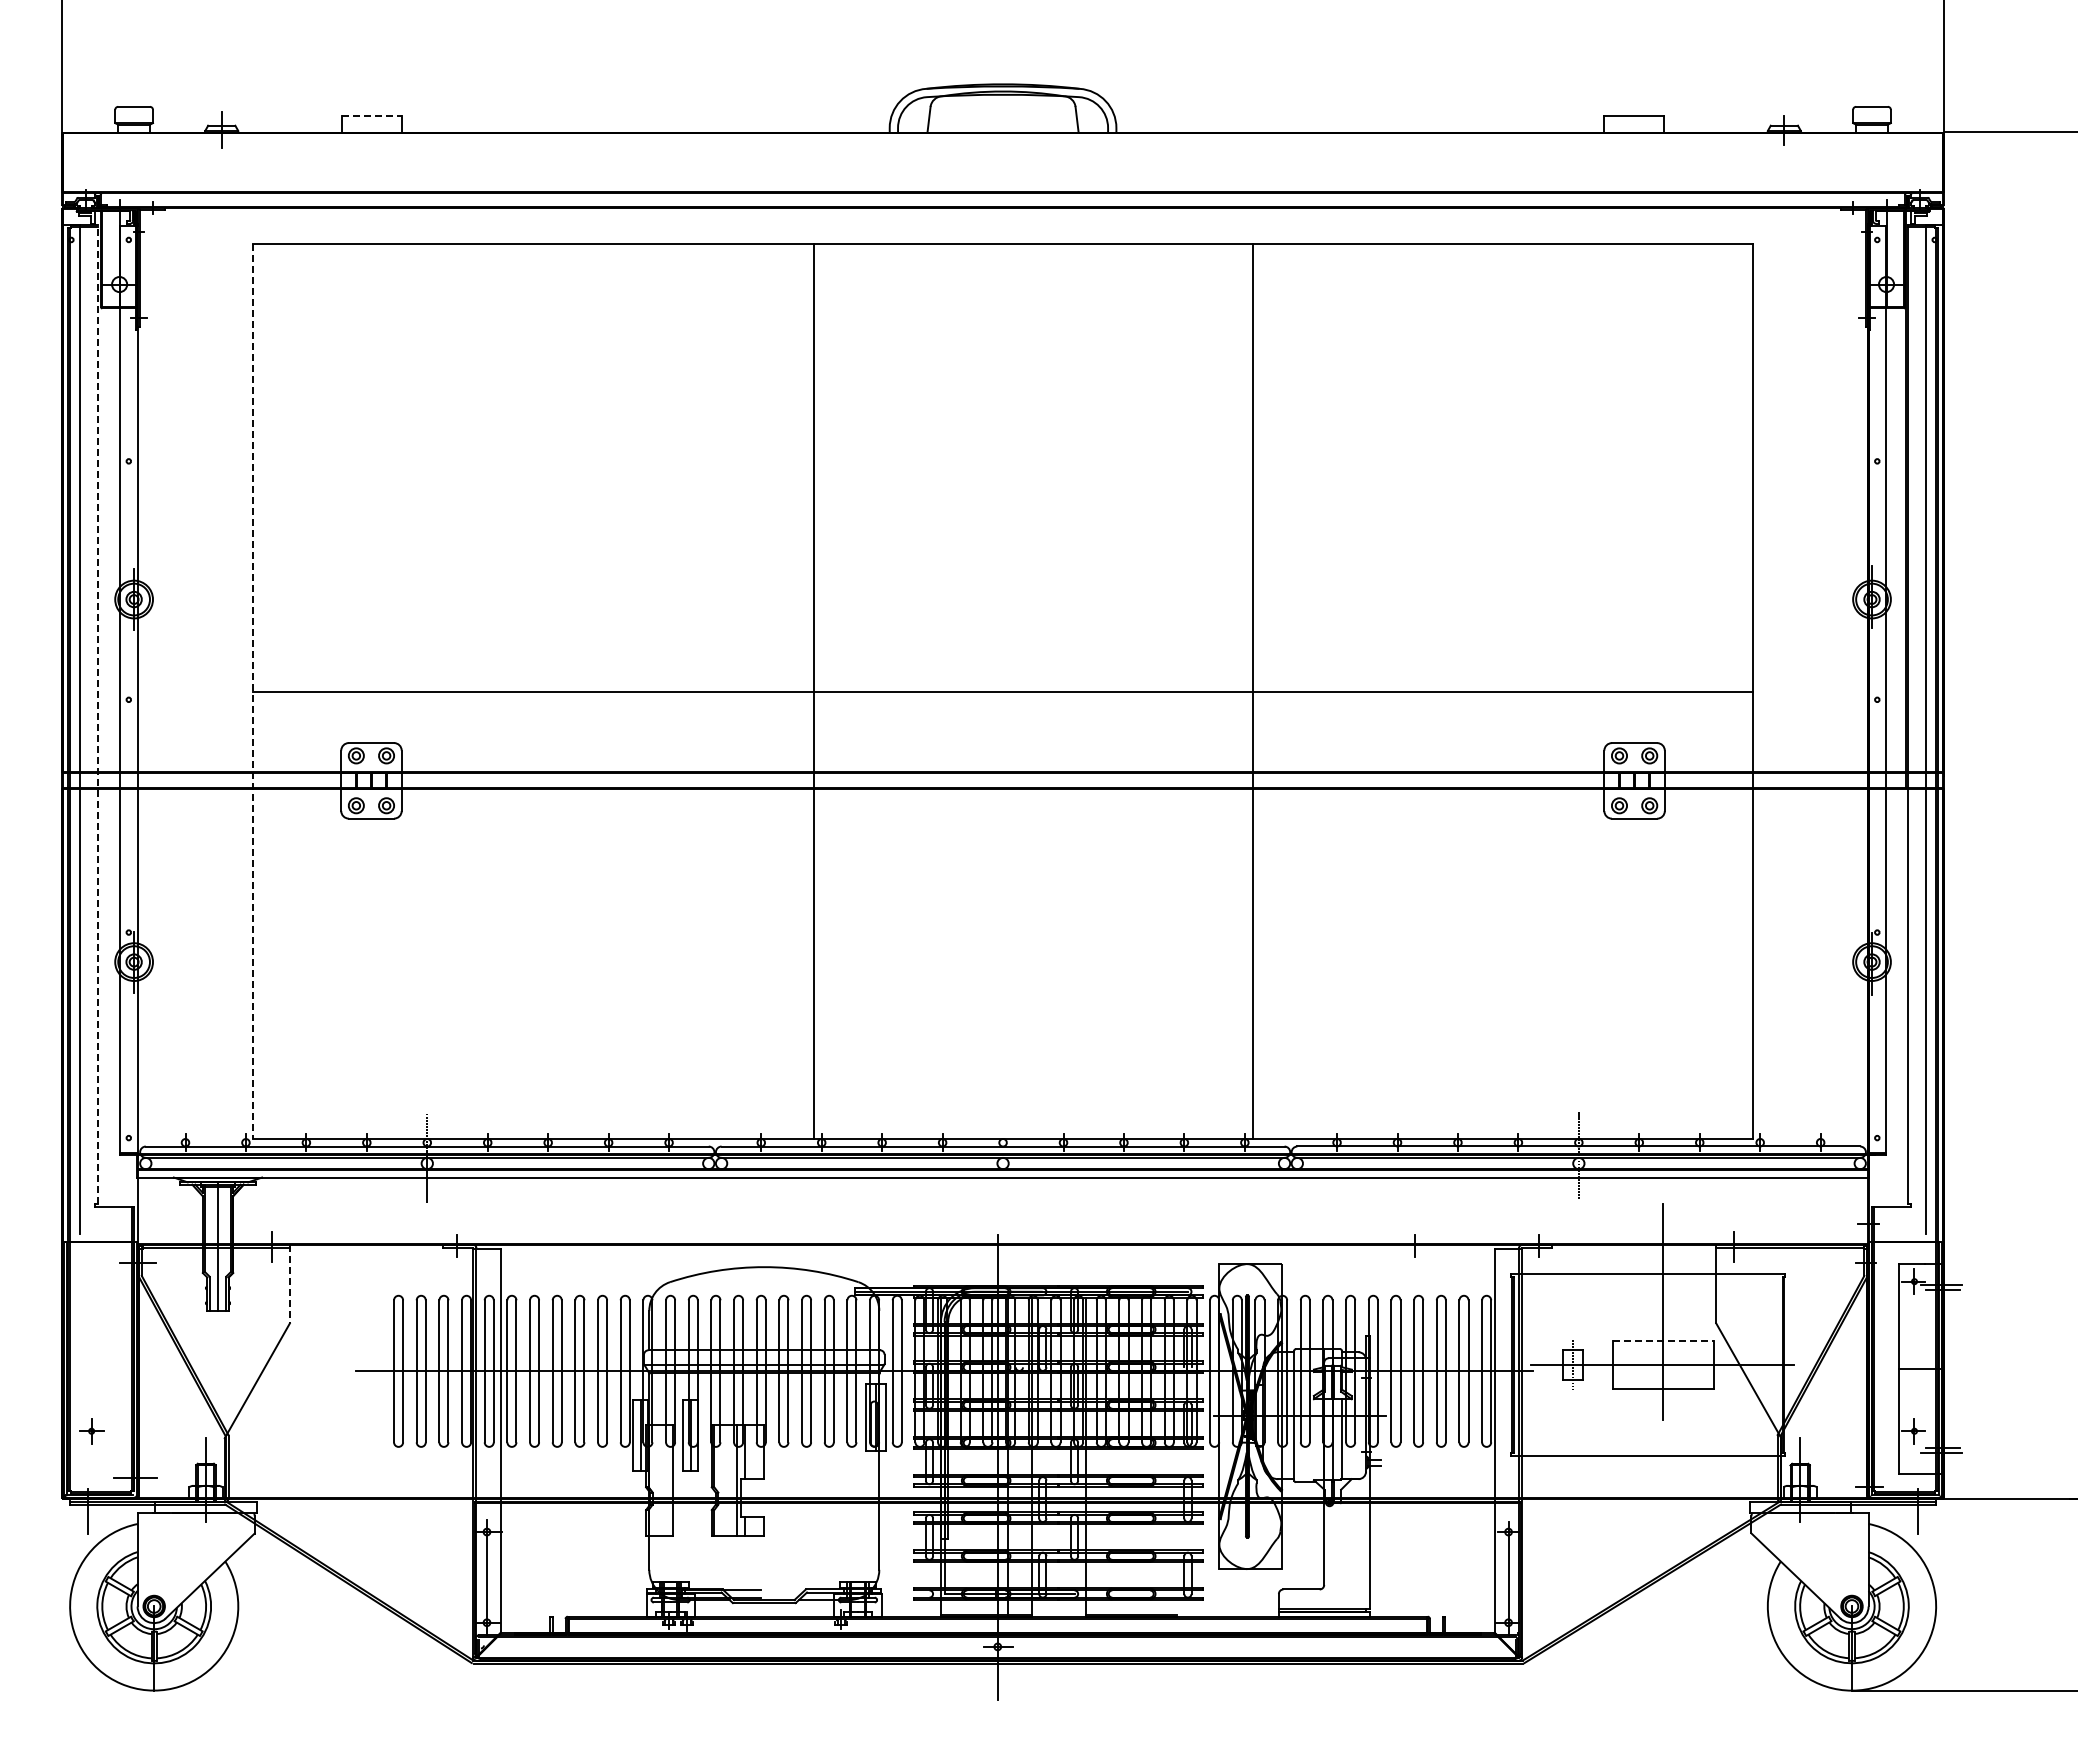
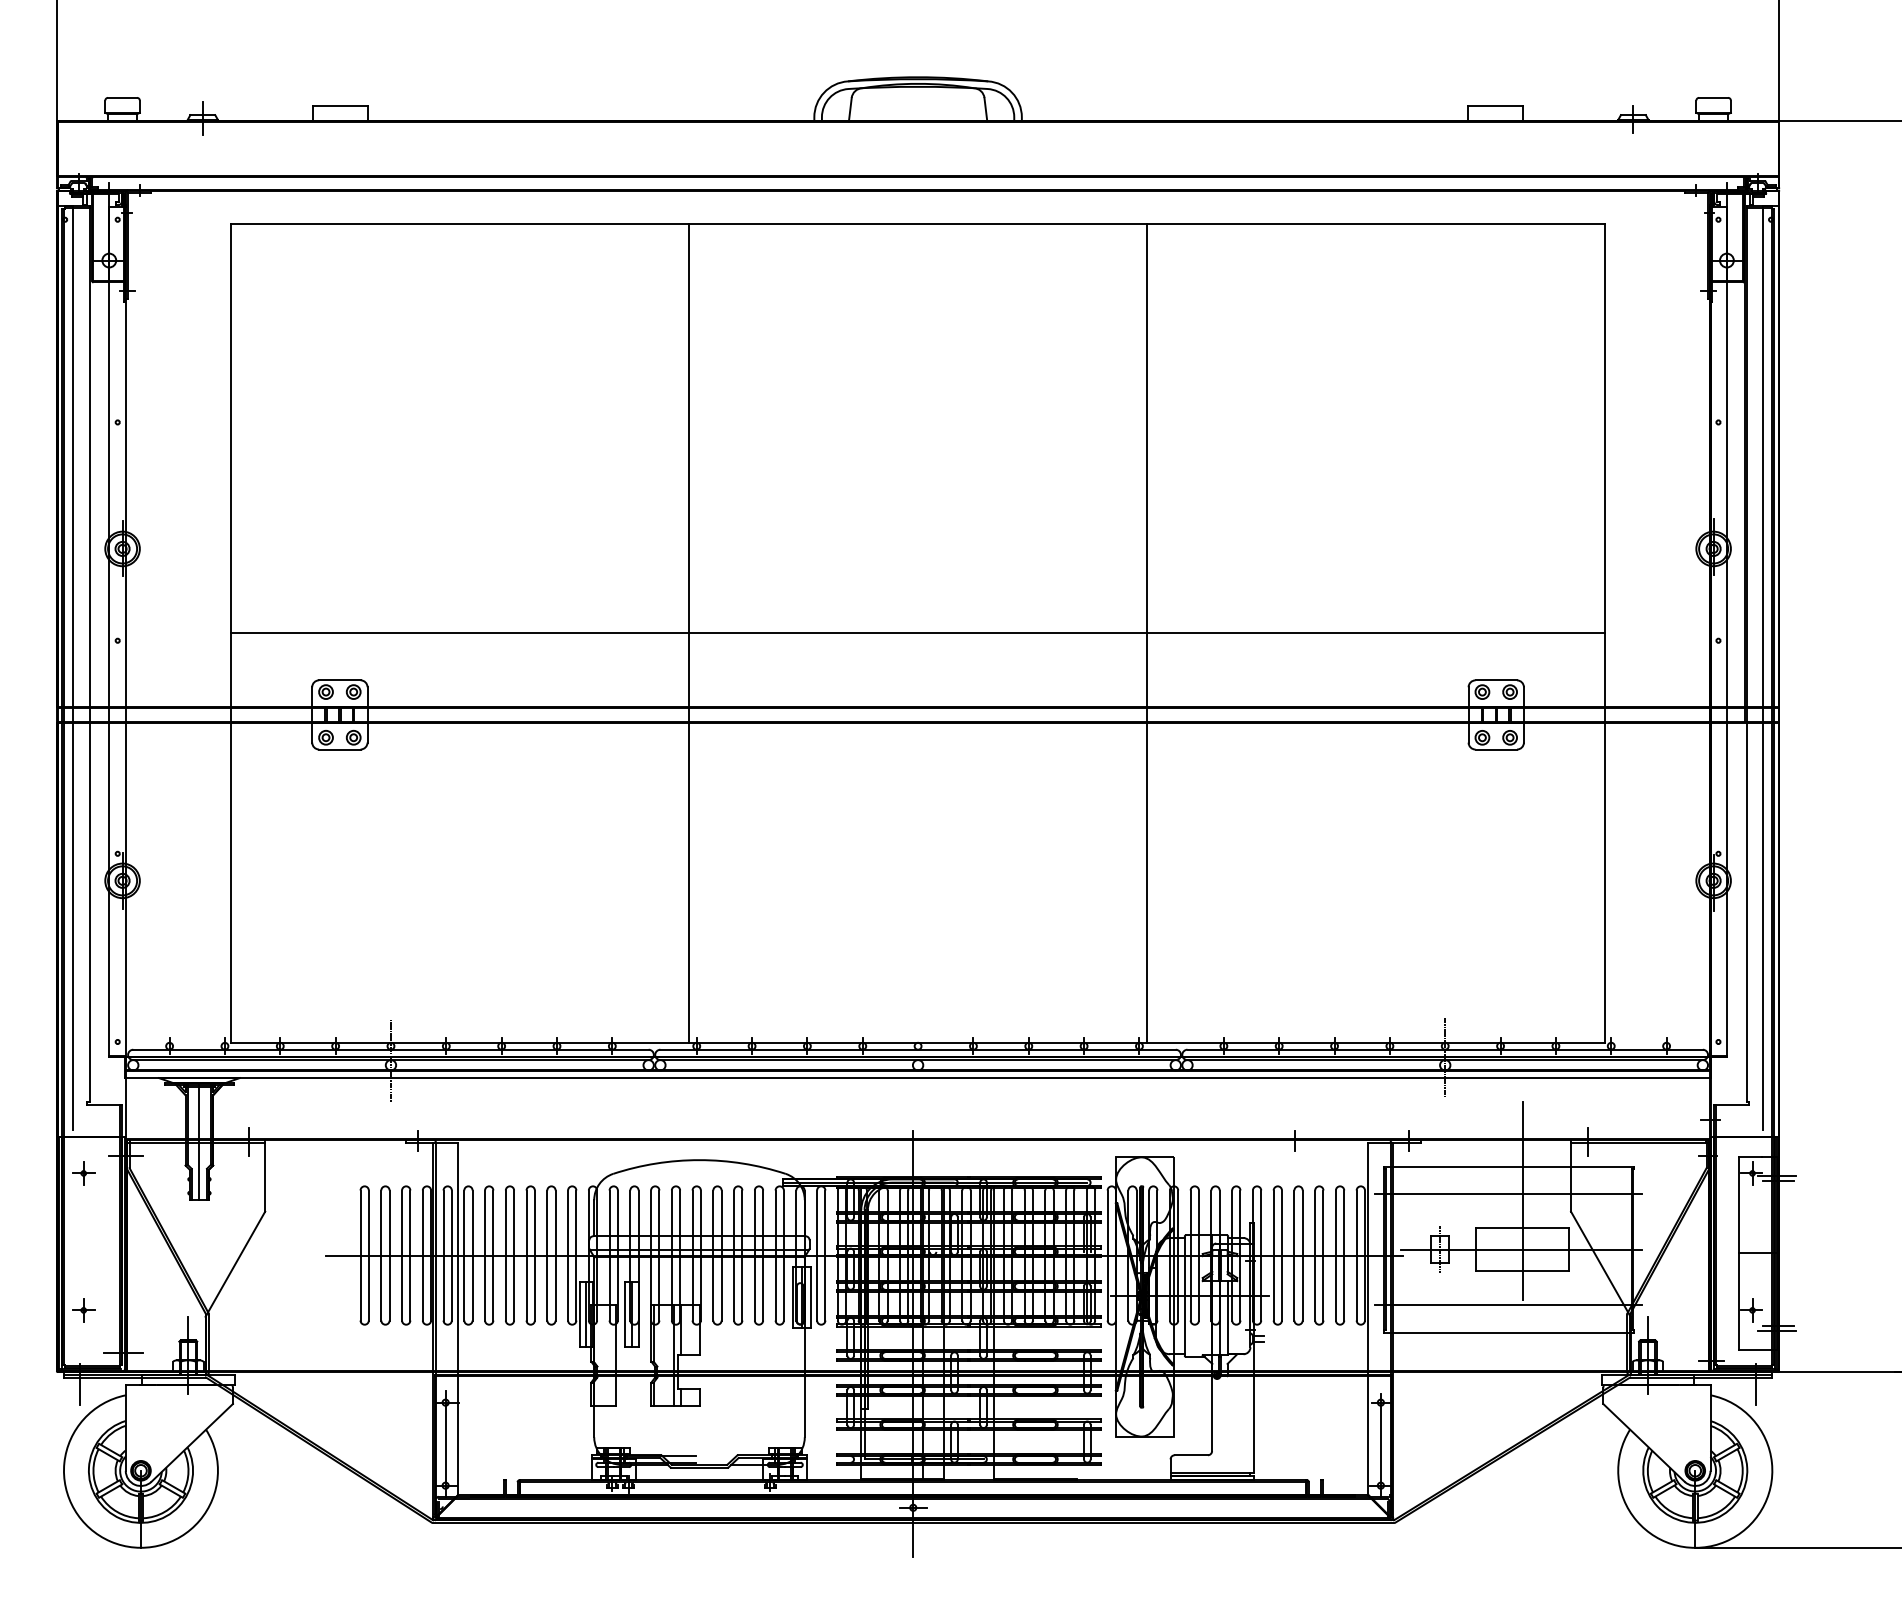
line: (372, 115) -> (340, 105), dashed -> solid
line: (813, 691) -> (688, 633), moved
line: (252, 692) -> (230, 634), dashed -> solid
line: (98, 714) -> (89, 654), dashed -> solid
part: (91, 1281) -> (83, 1173), added
line: (289, 1284) -> (264, 1176), dashed -> solid
line: (1647, 1304) -> (1508, 1194), added
line: (1663, 1341) -> (1522, 1228), dashed -> solid
line: (1647, 1425) -> (1508, 1305), added

